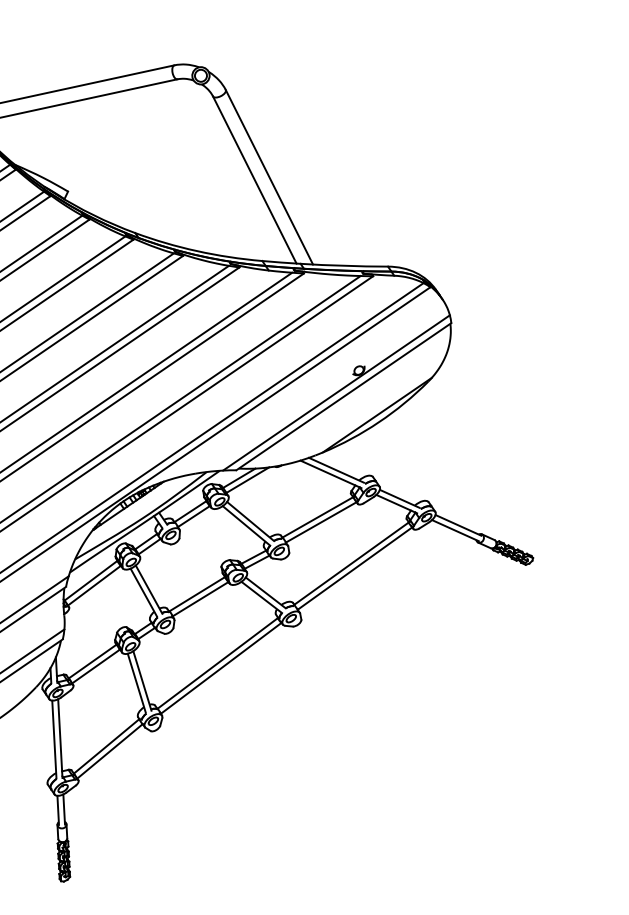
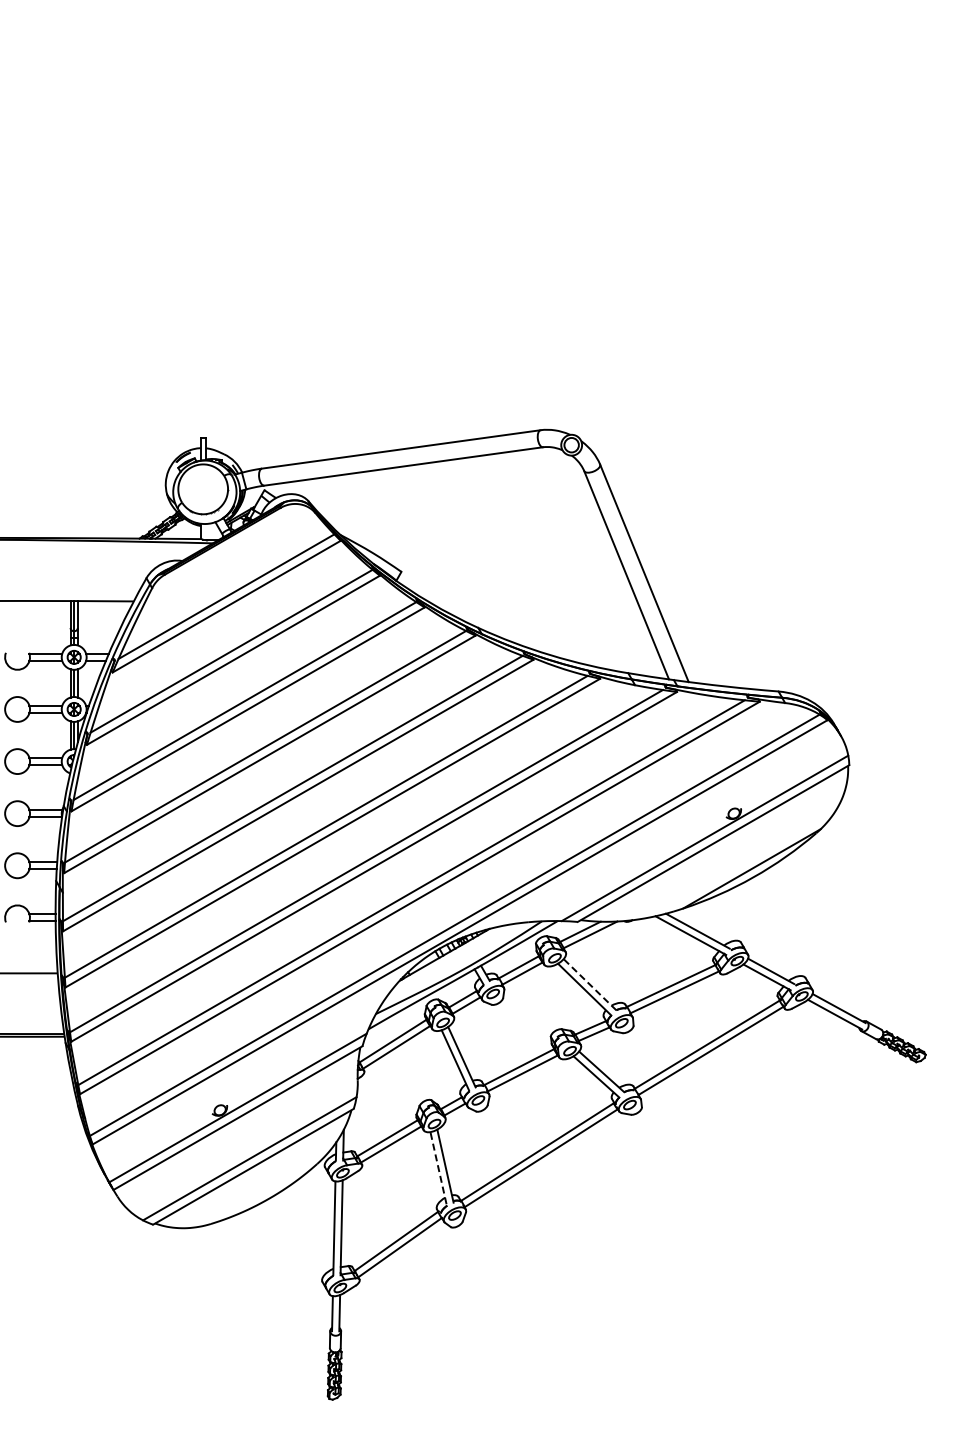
line: (250, 521) -> (590, 984), solid -> dashed
line: (136, 683) -> (438, 1168), solid -> dashed

